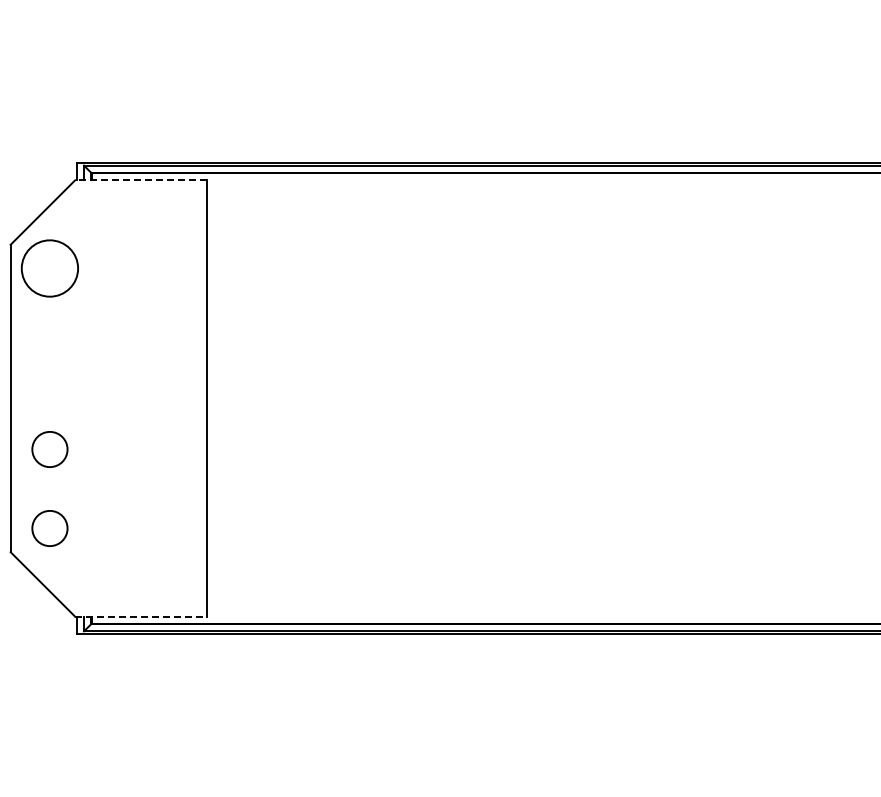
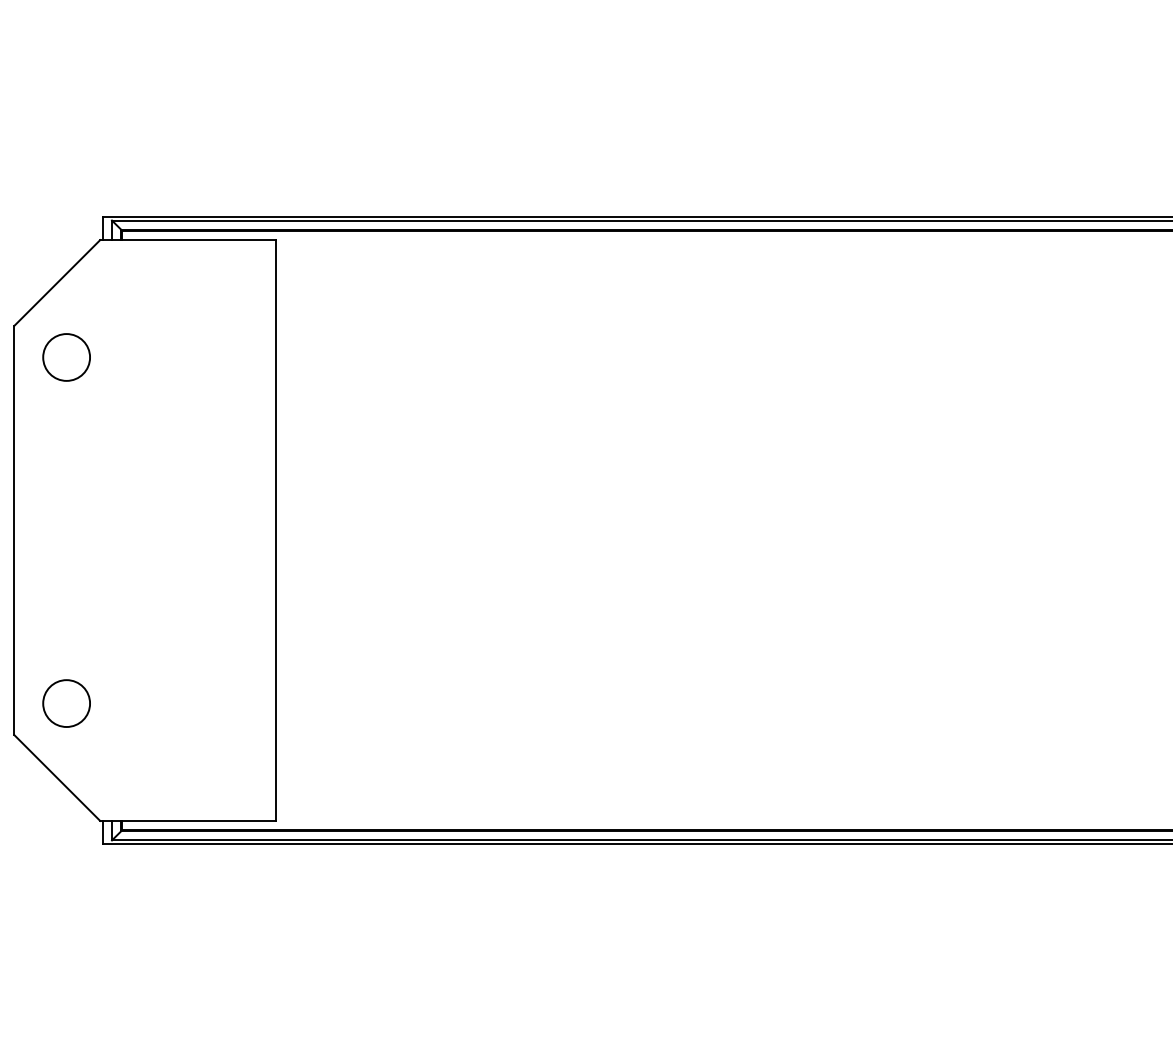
line: (141, 180) -> (188, 240), dashed -> solid
circle: (49, 268) -> (66, 357), size x0.62
circle: (49, 449) -> (66, 598), removed
line: (141, 616) -> (188, 820), dashed -> solid

